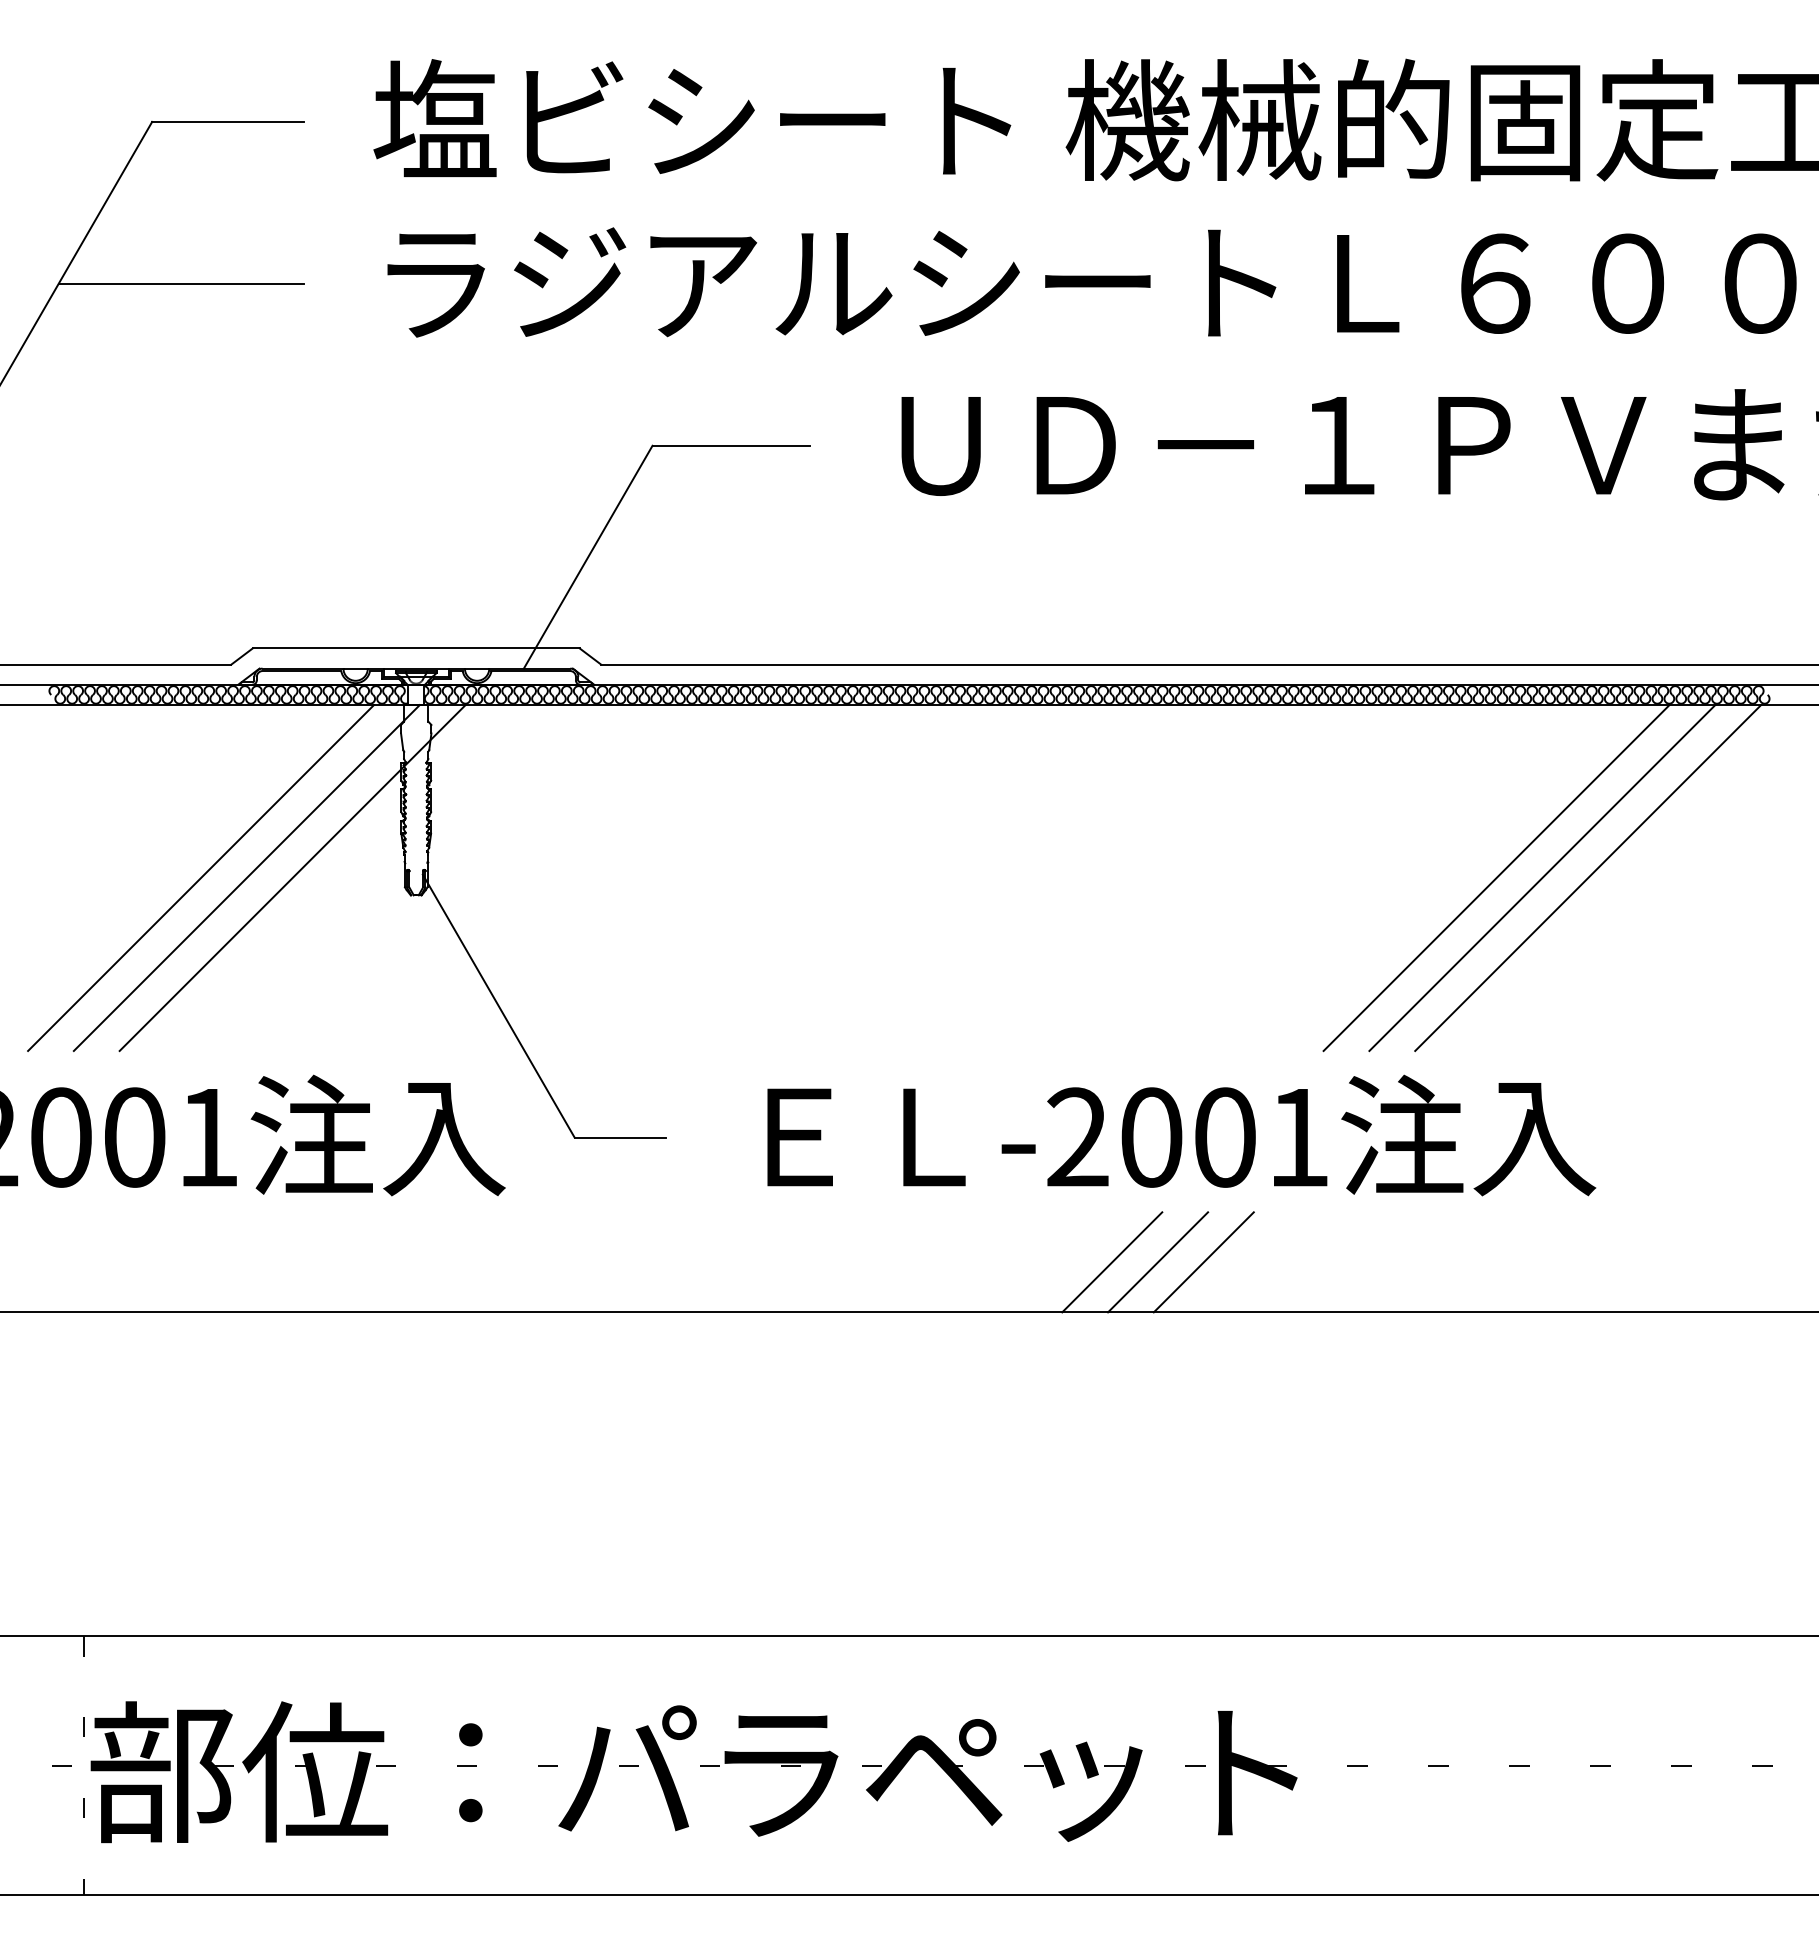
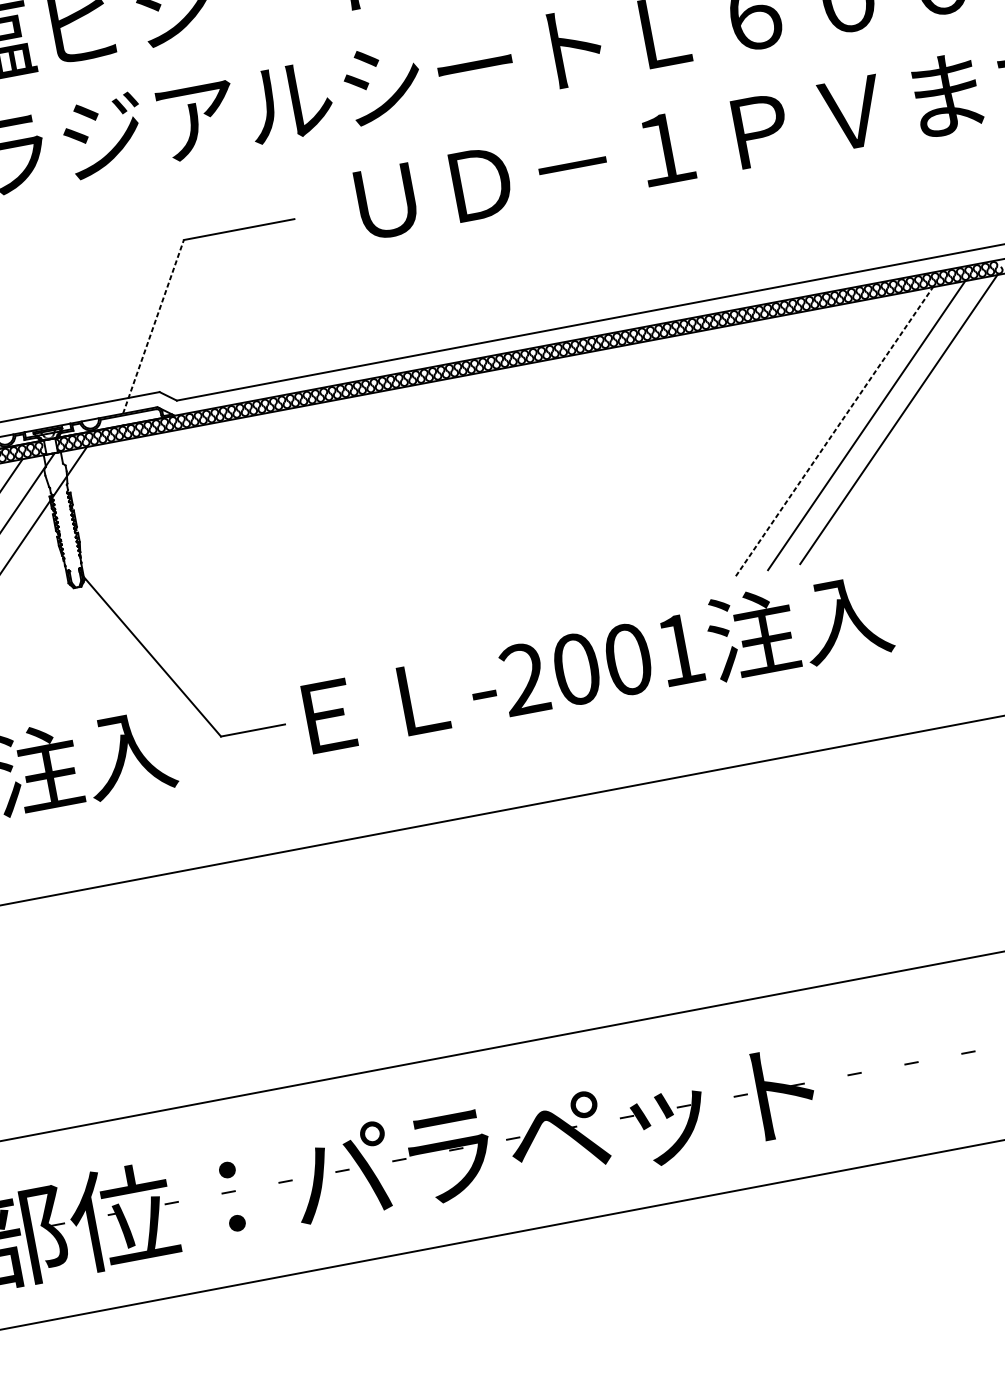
line: (588, 557) -> (153, 327), solid -> dashed
line: (1496, 878) -> (834, 432), solid -> dashed
text: (1181, 1135) -> (597, 663), moved
line: (1112, 1262) -> (615, 752), removed
line: (1158, 1262) -> (647, 746), removed
line: (1203, 1262) -> (679, 740), removed

